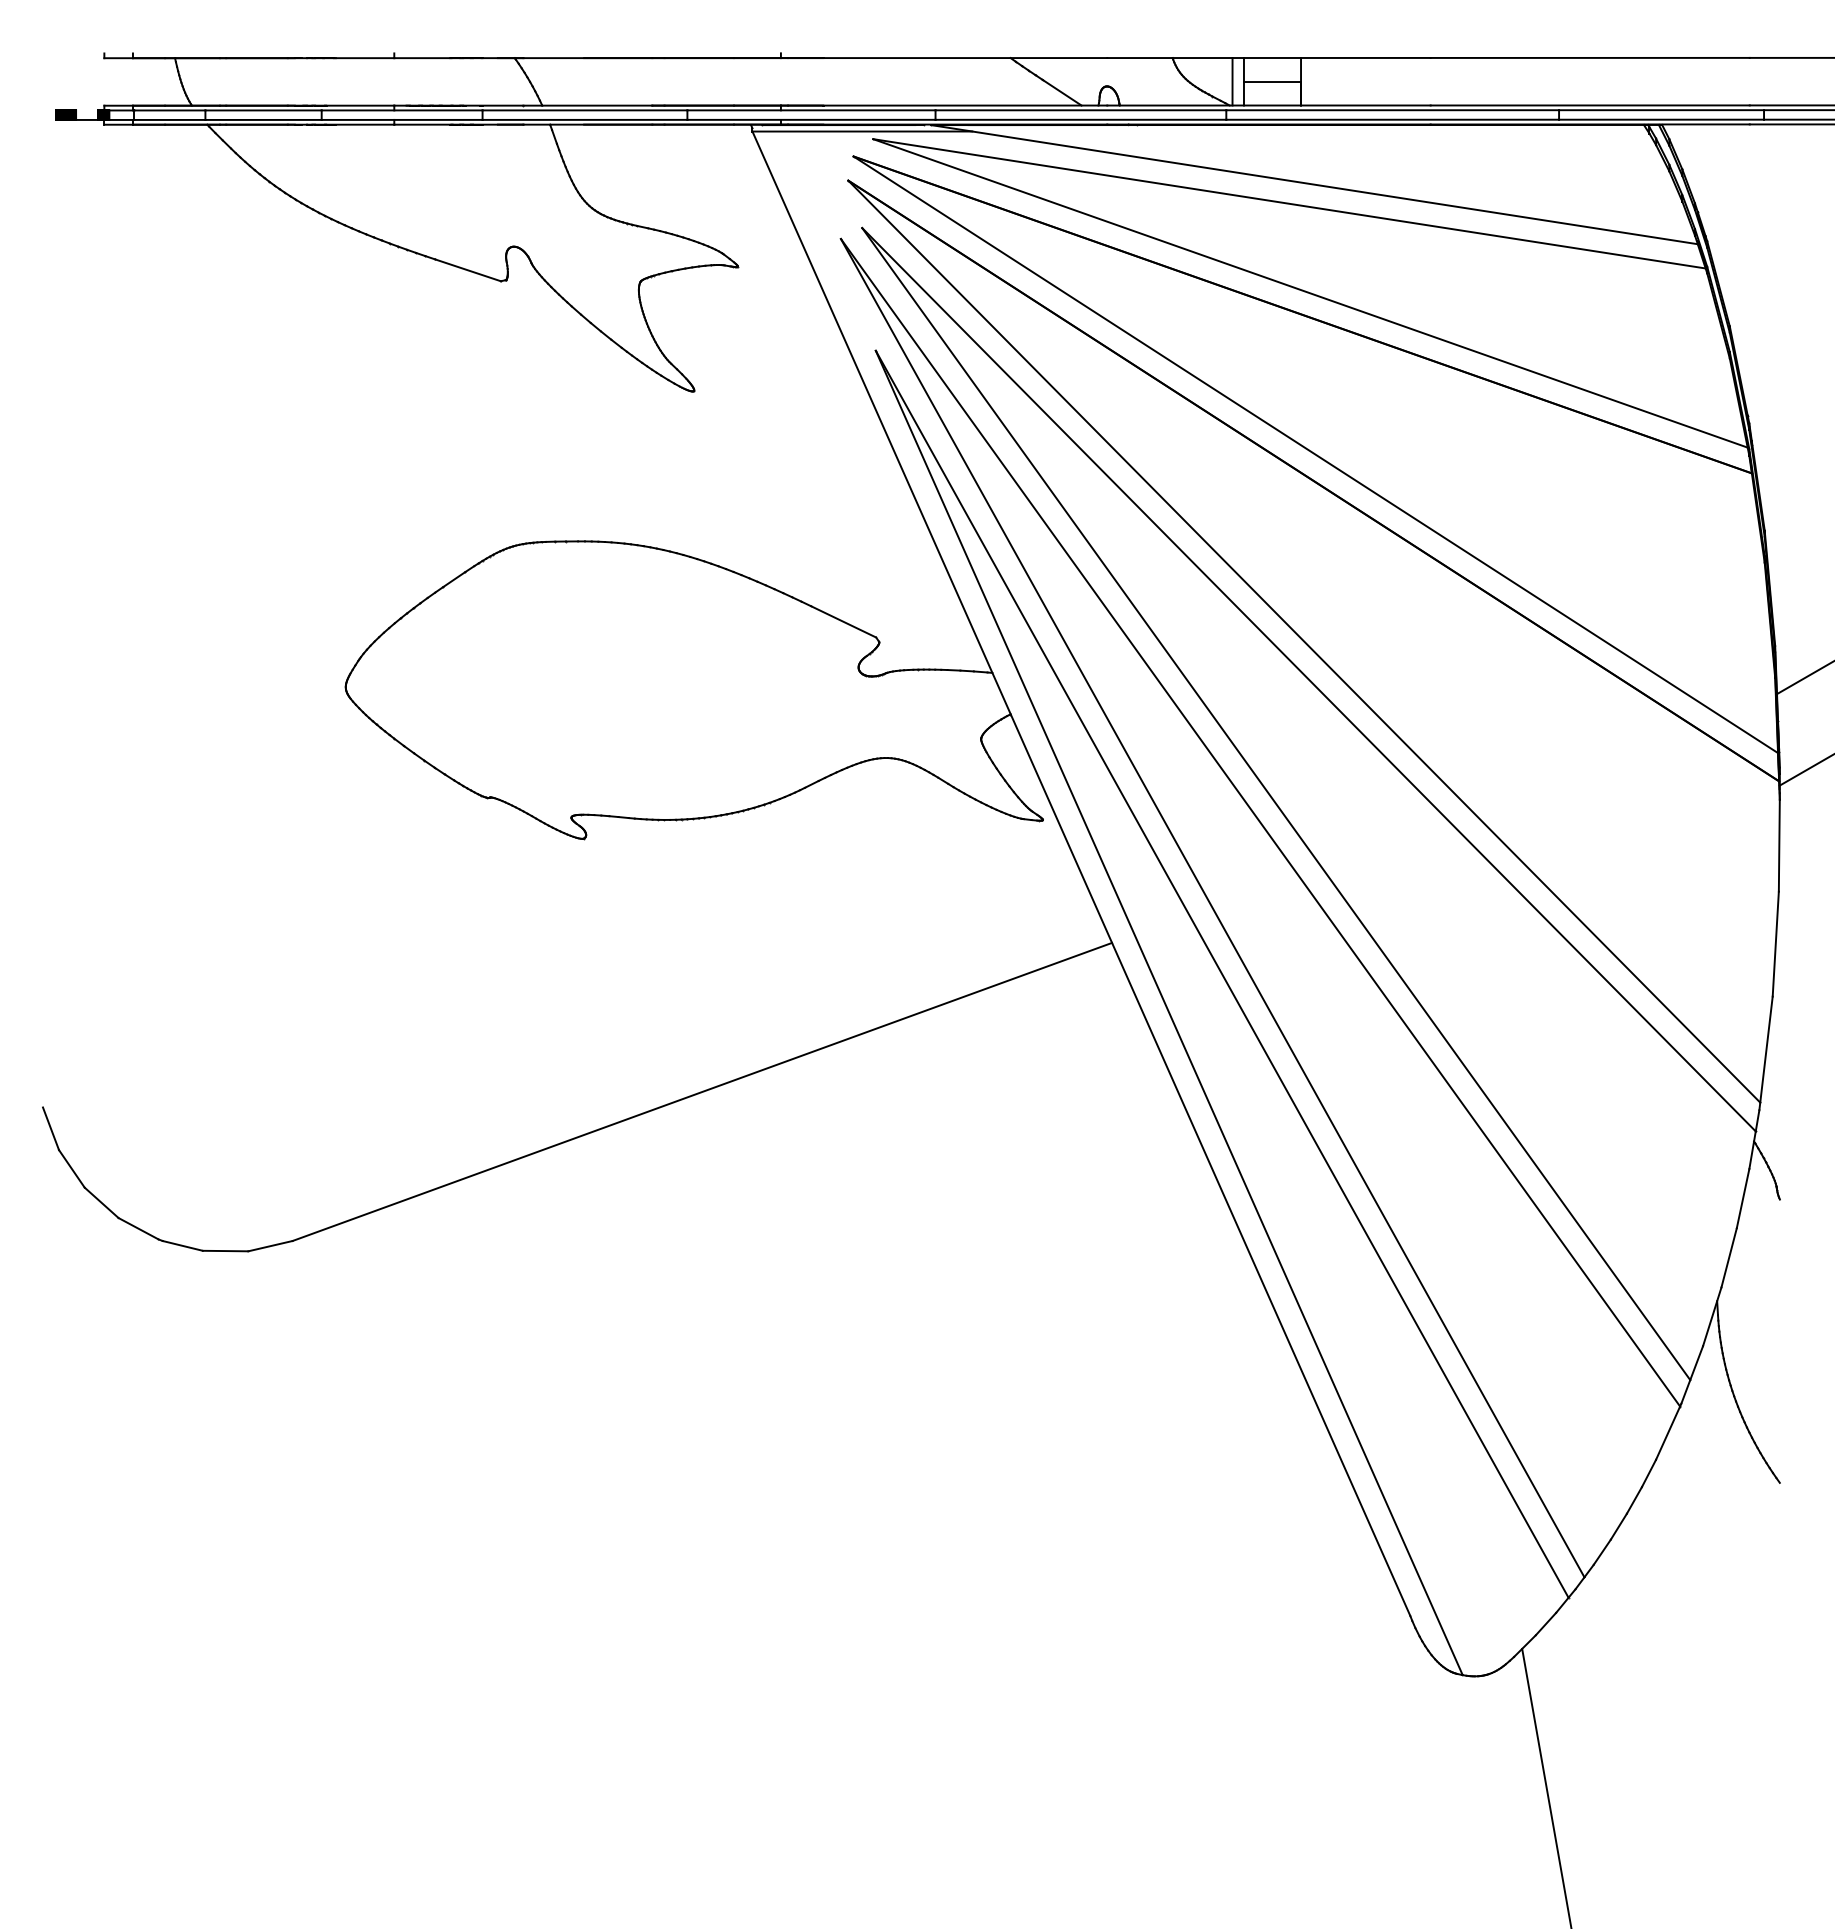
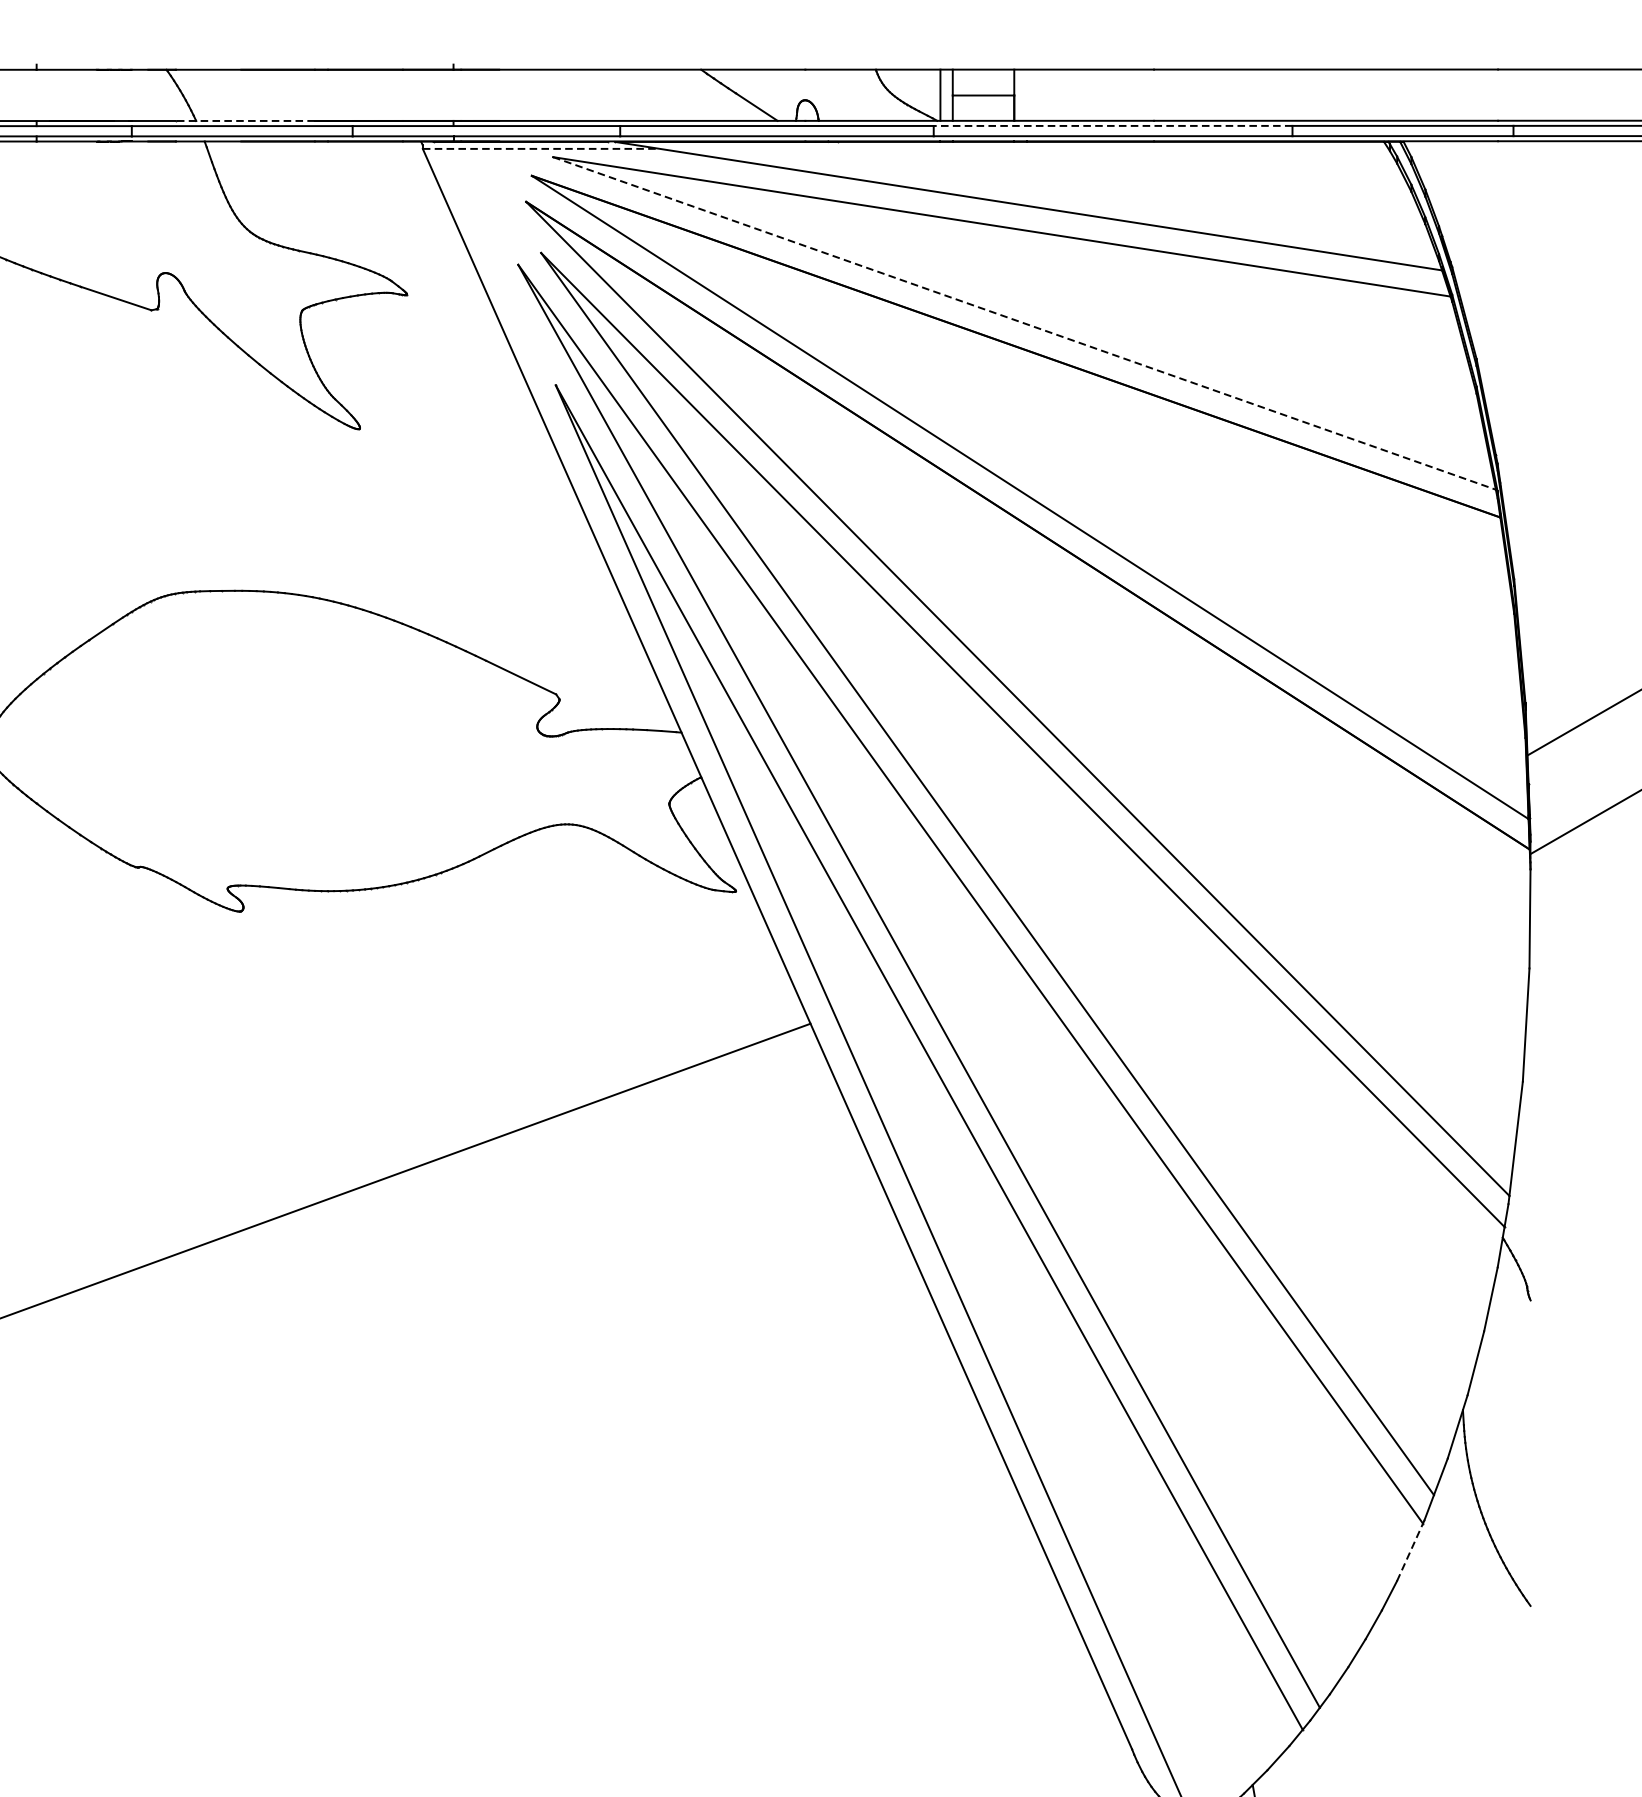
line: (587, 105) -> (244, 120), solid -> dashed
line: (1392, 110) -> (1112, 126), solid -> dashed
line: (862, 131) -> (541, 148), solid -> dashed
line: (1310, 293) -> (1024, 323), solid -> dashed
line: (1668, 1432) -> (1410, 1551), solid -> dashed

